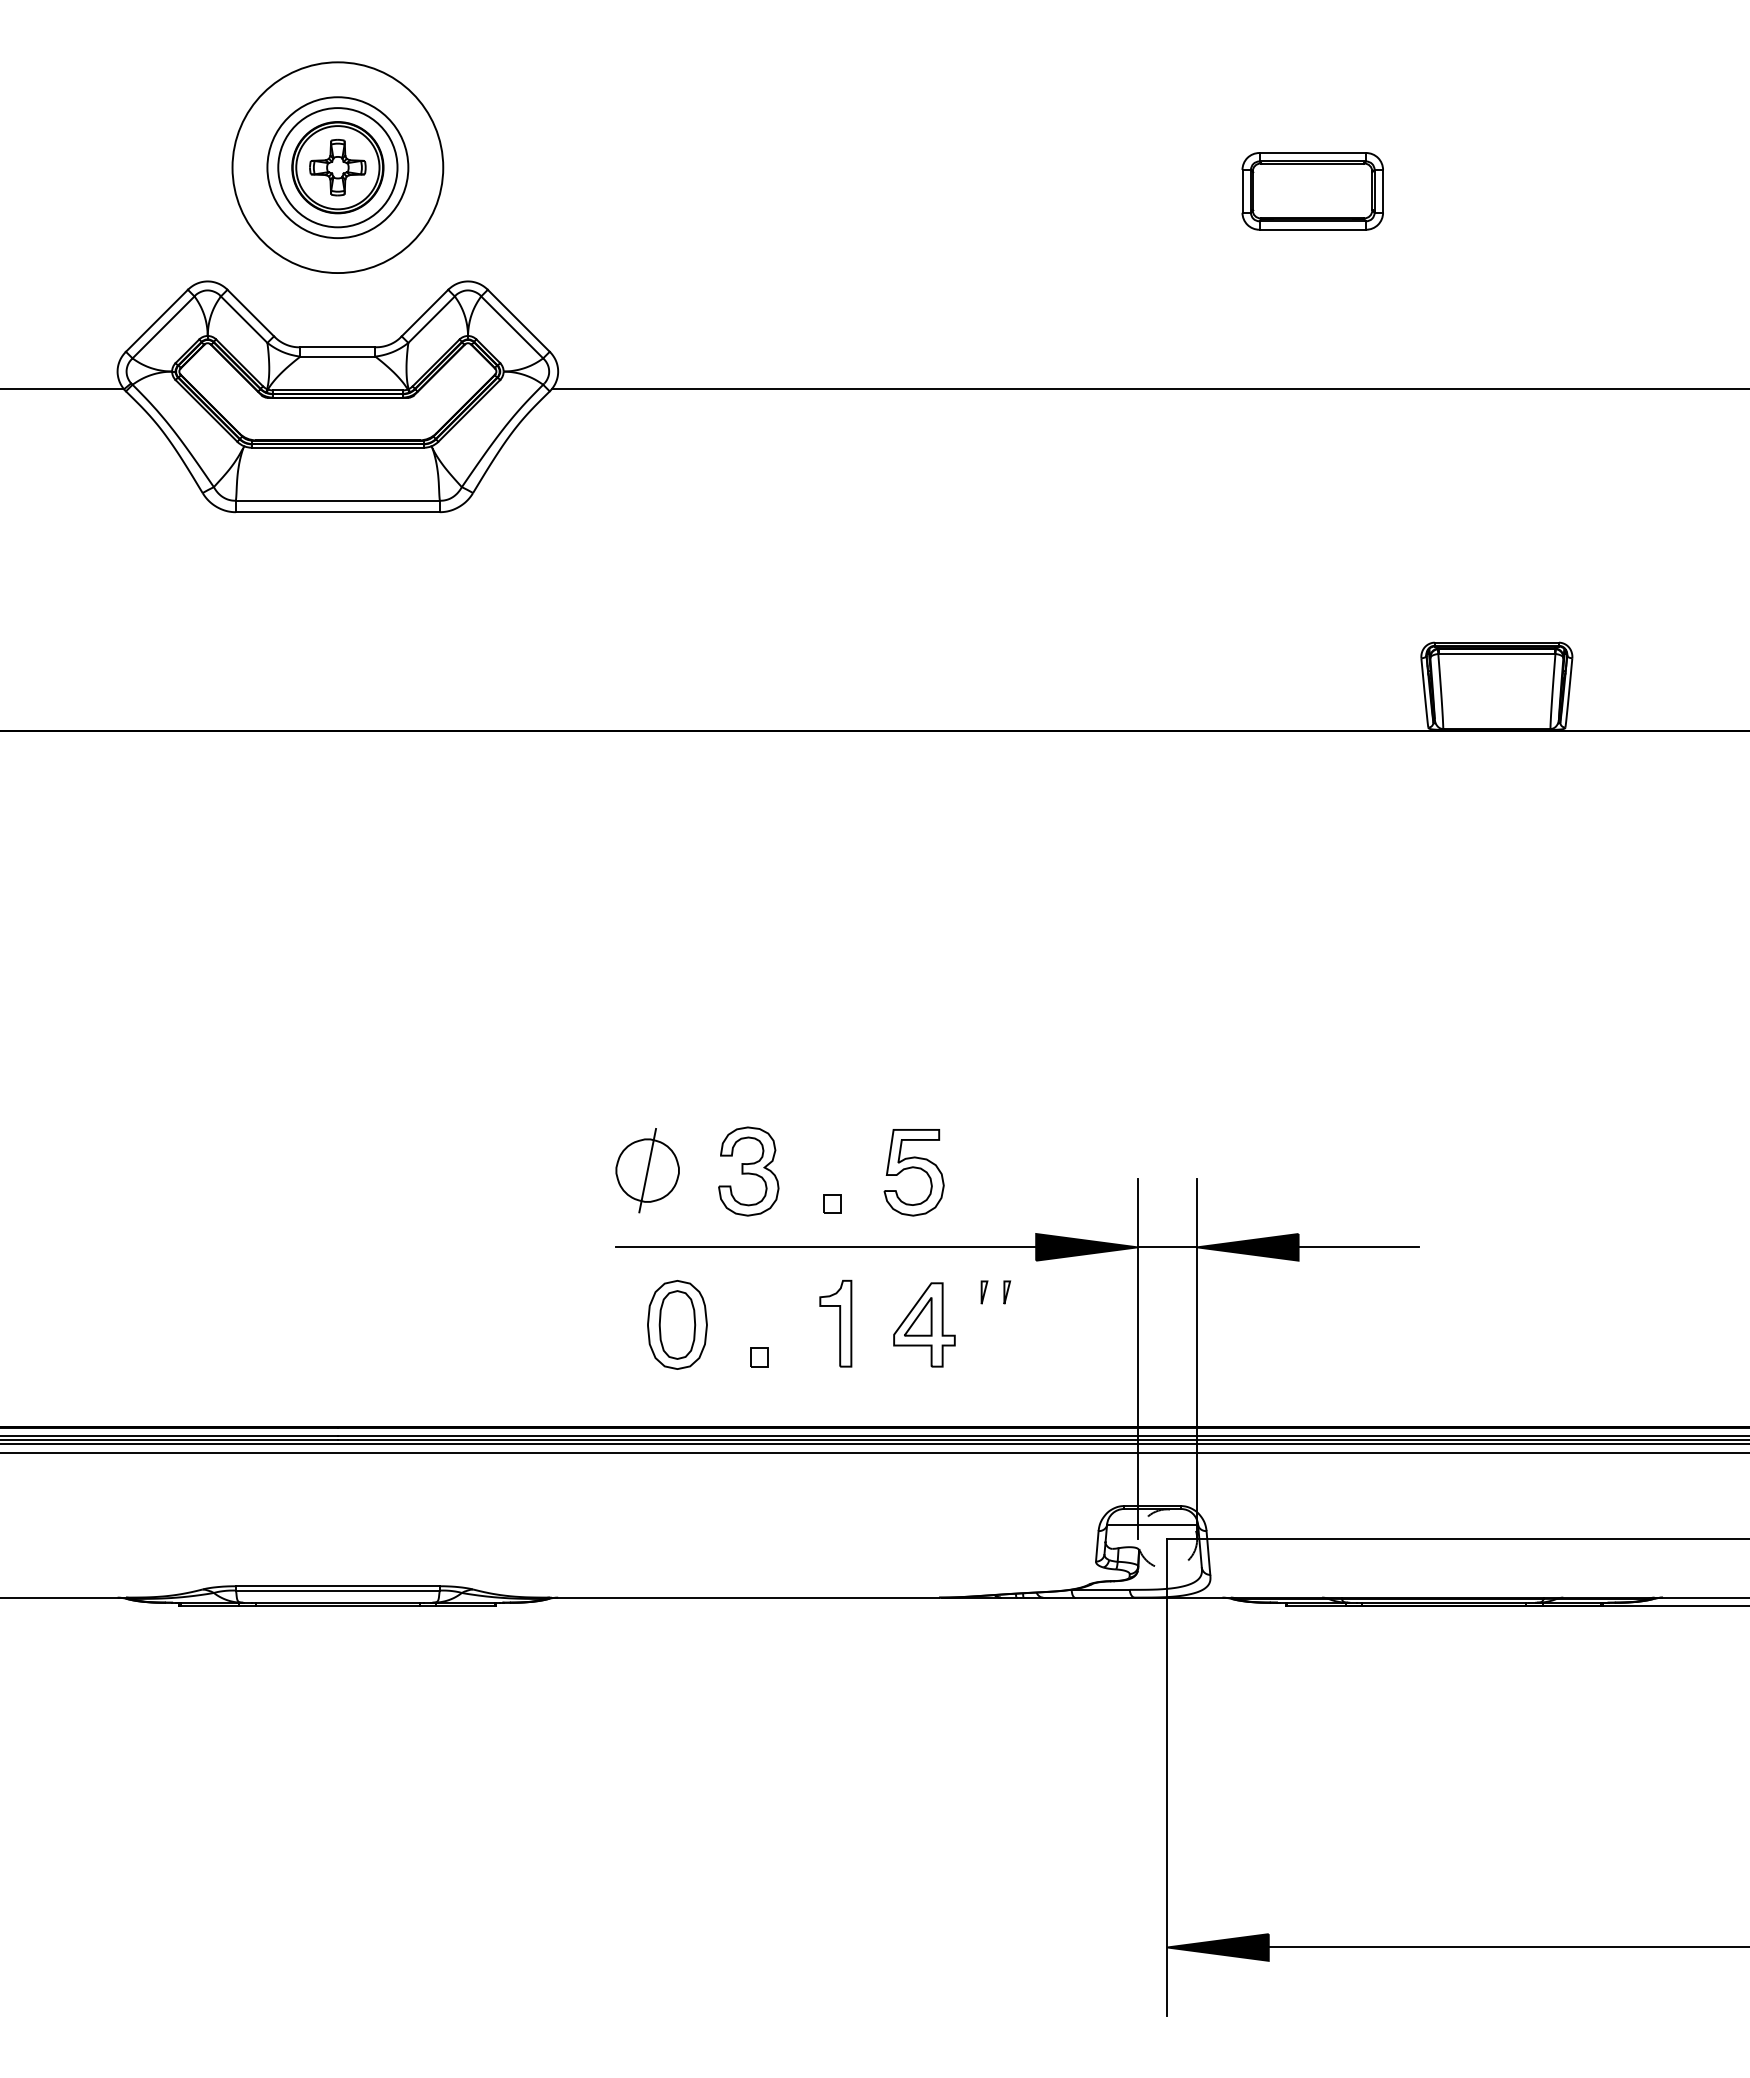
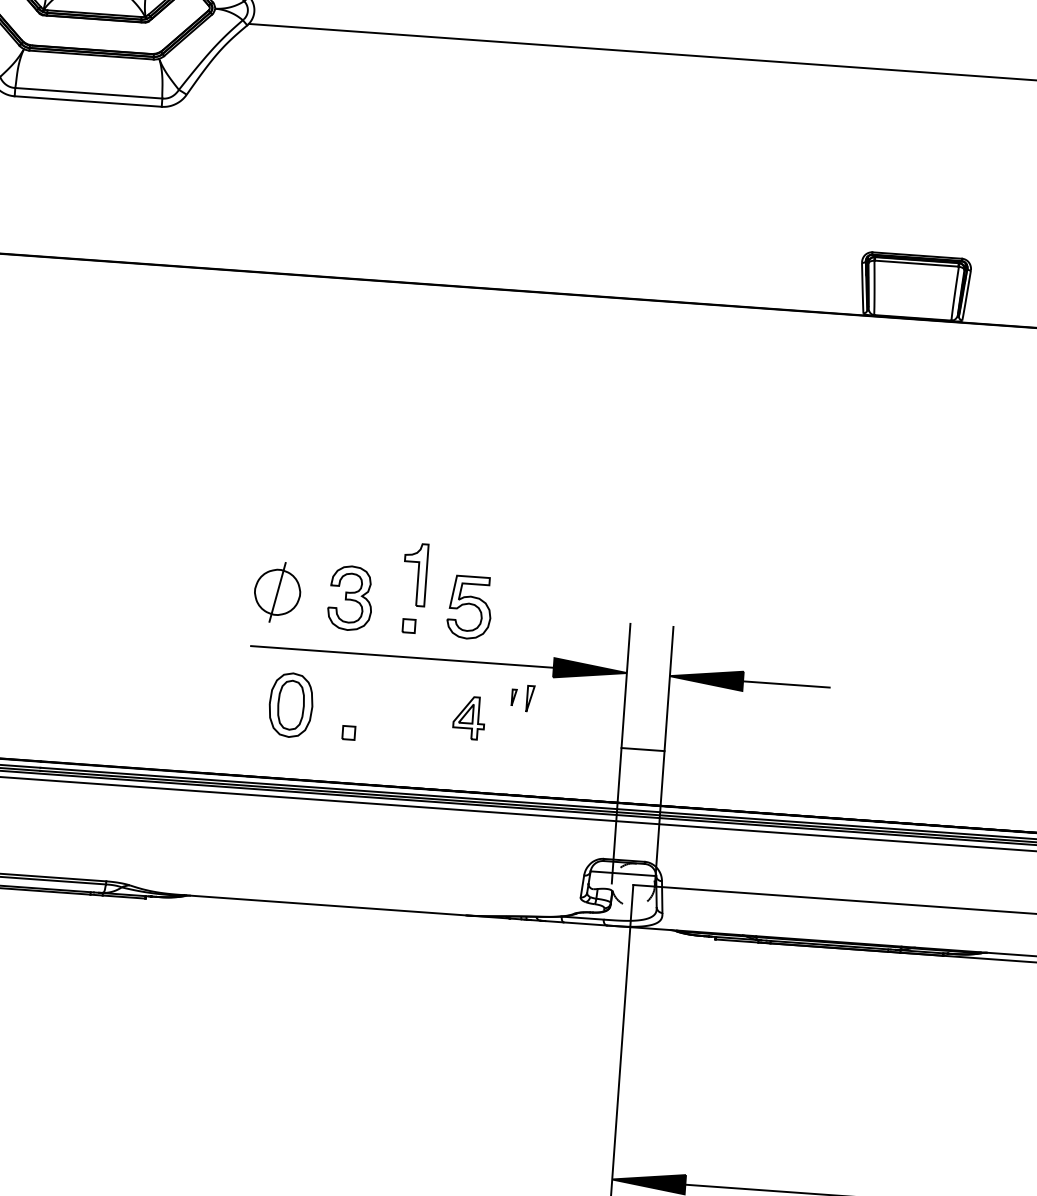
line: (1167, 1247) -> (643, 749), moved
part: (1007, 1292) -> (530, 698), size x1.6
part: (835, 1323) -> (415, 574), moved
part: (924, 1324) -> (469, 717), size x0.7

